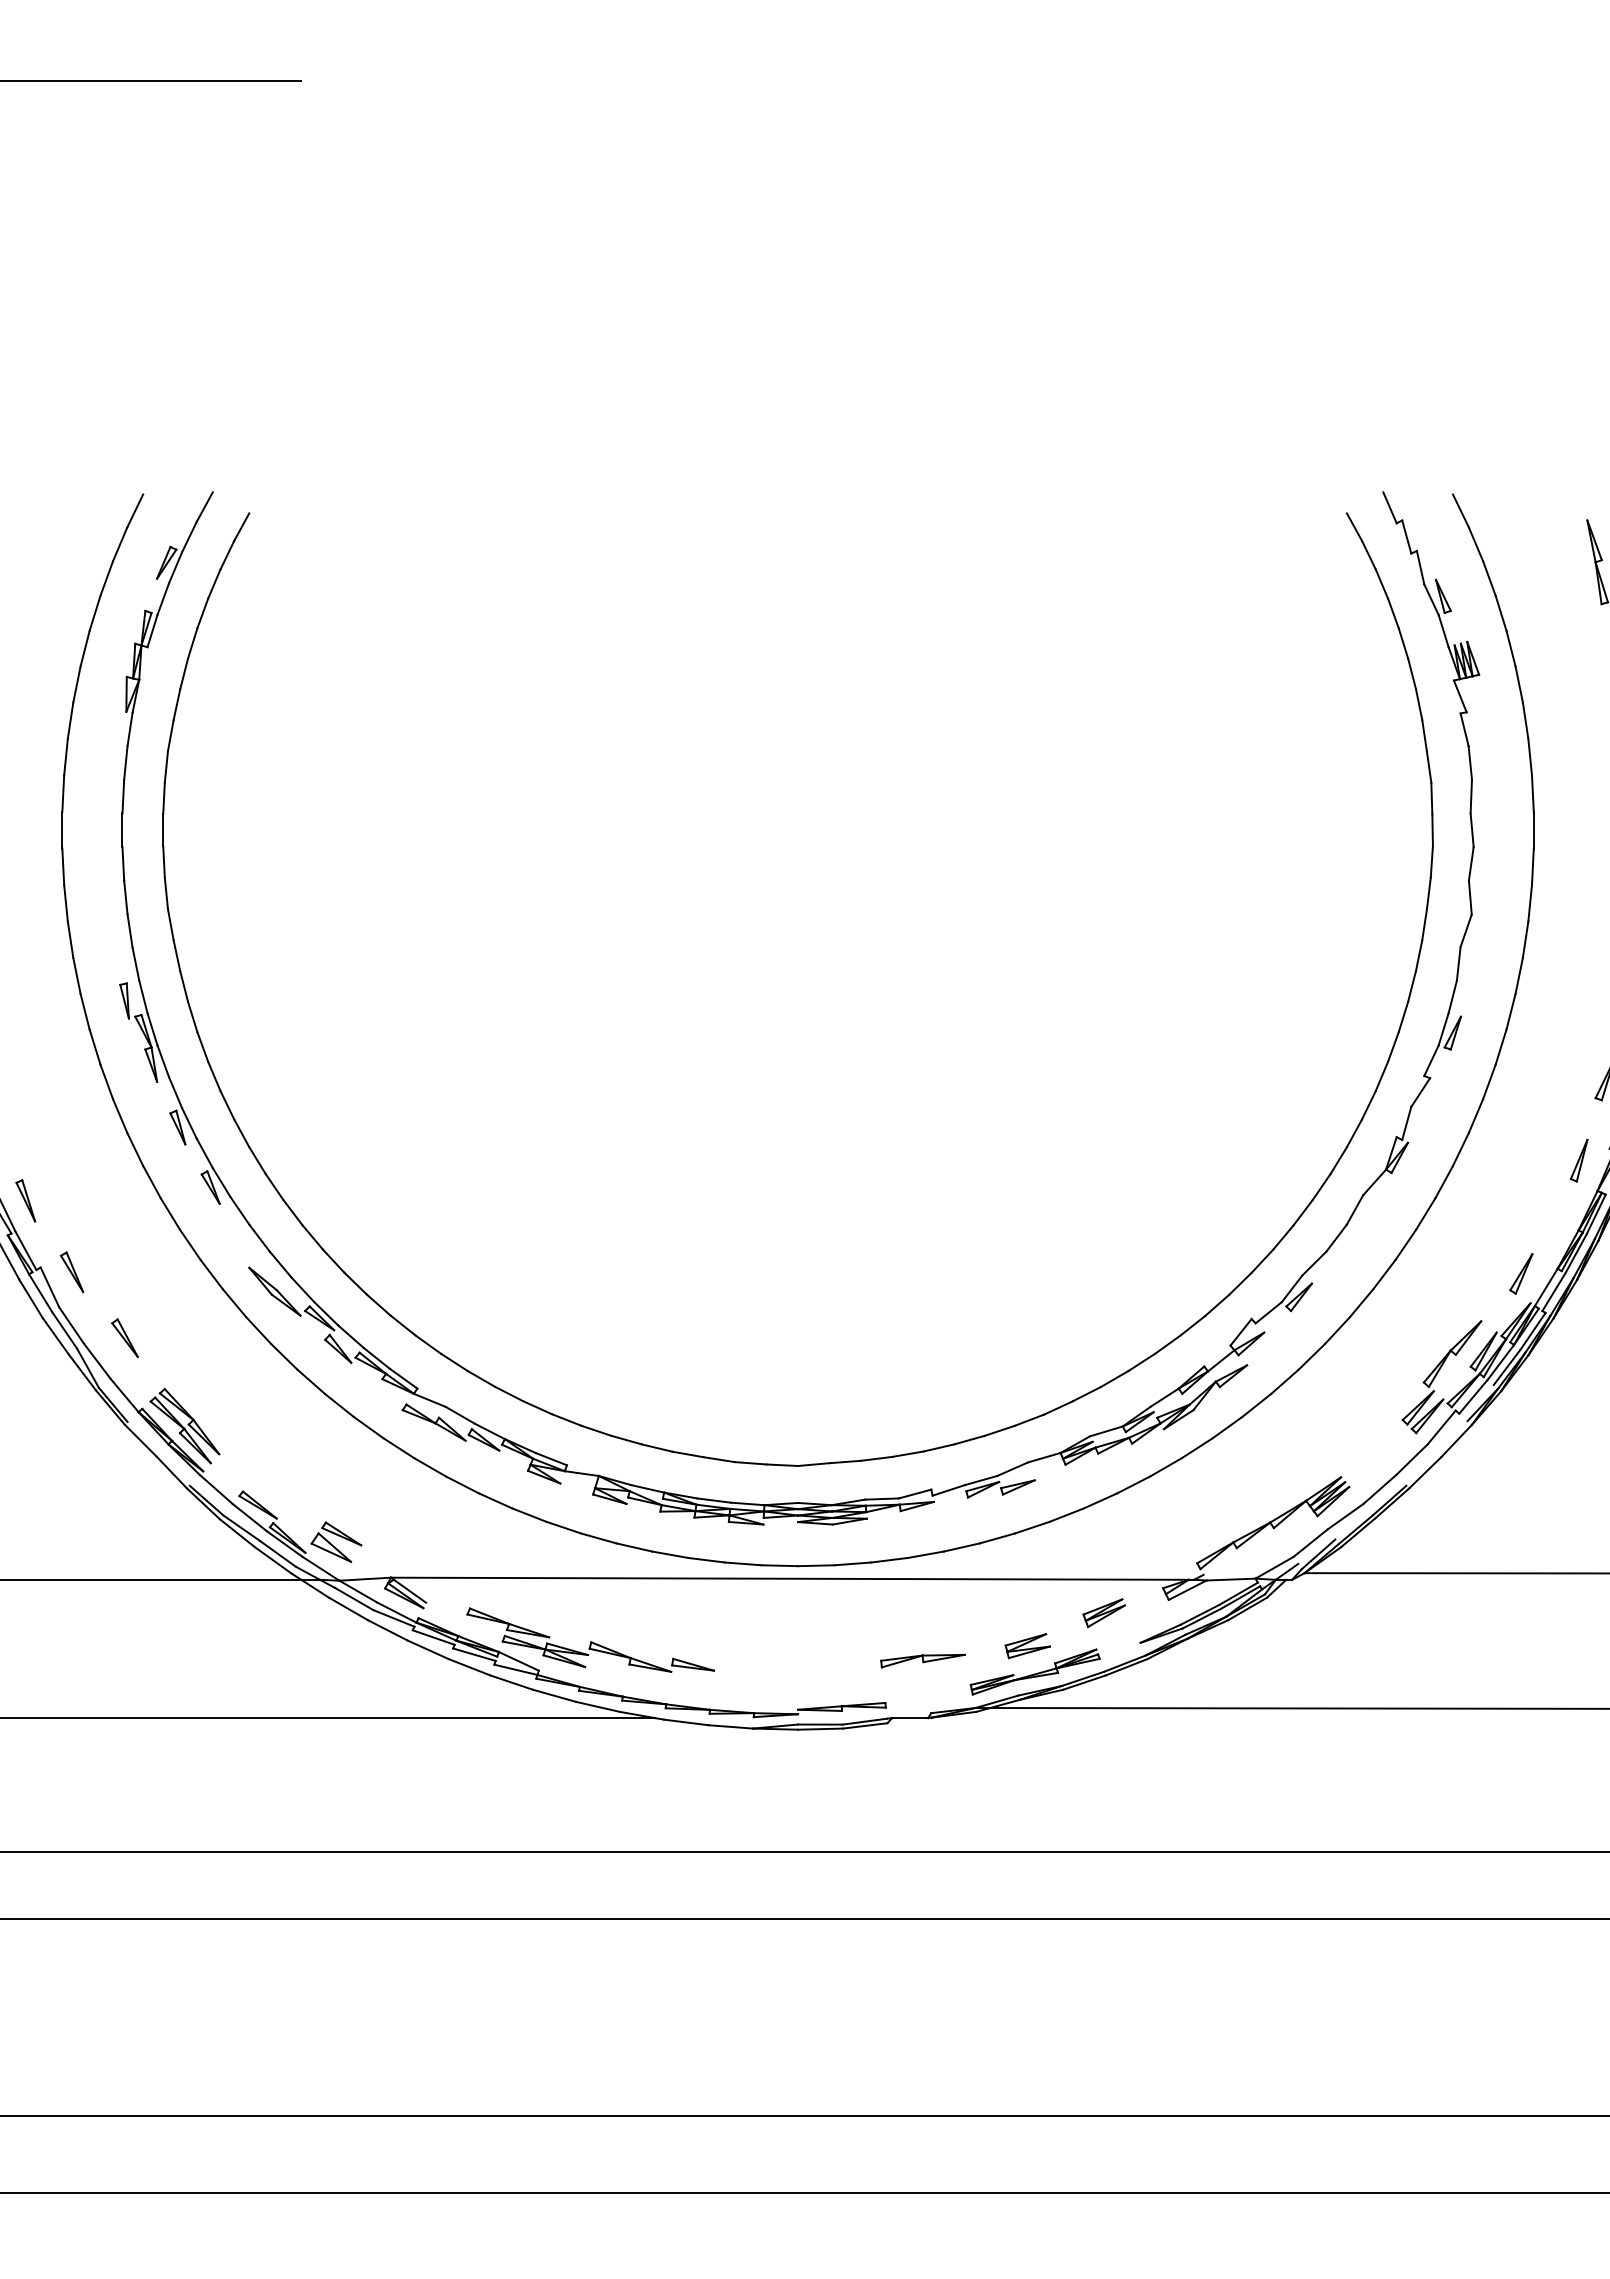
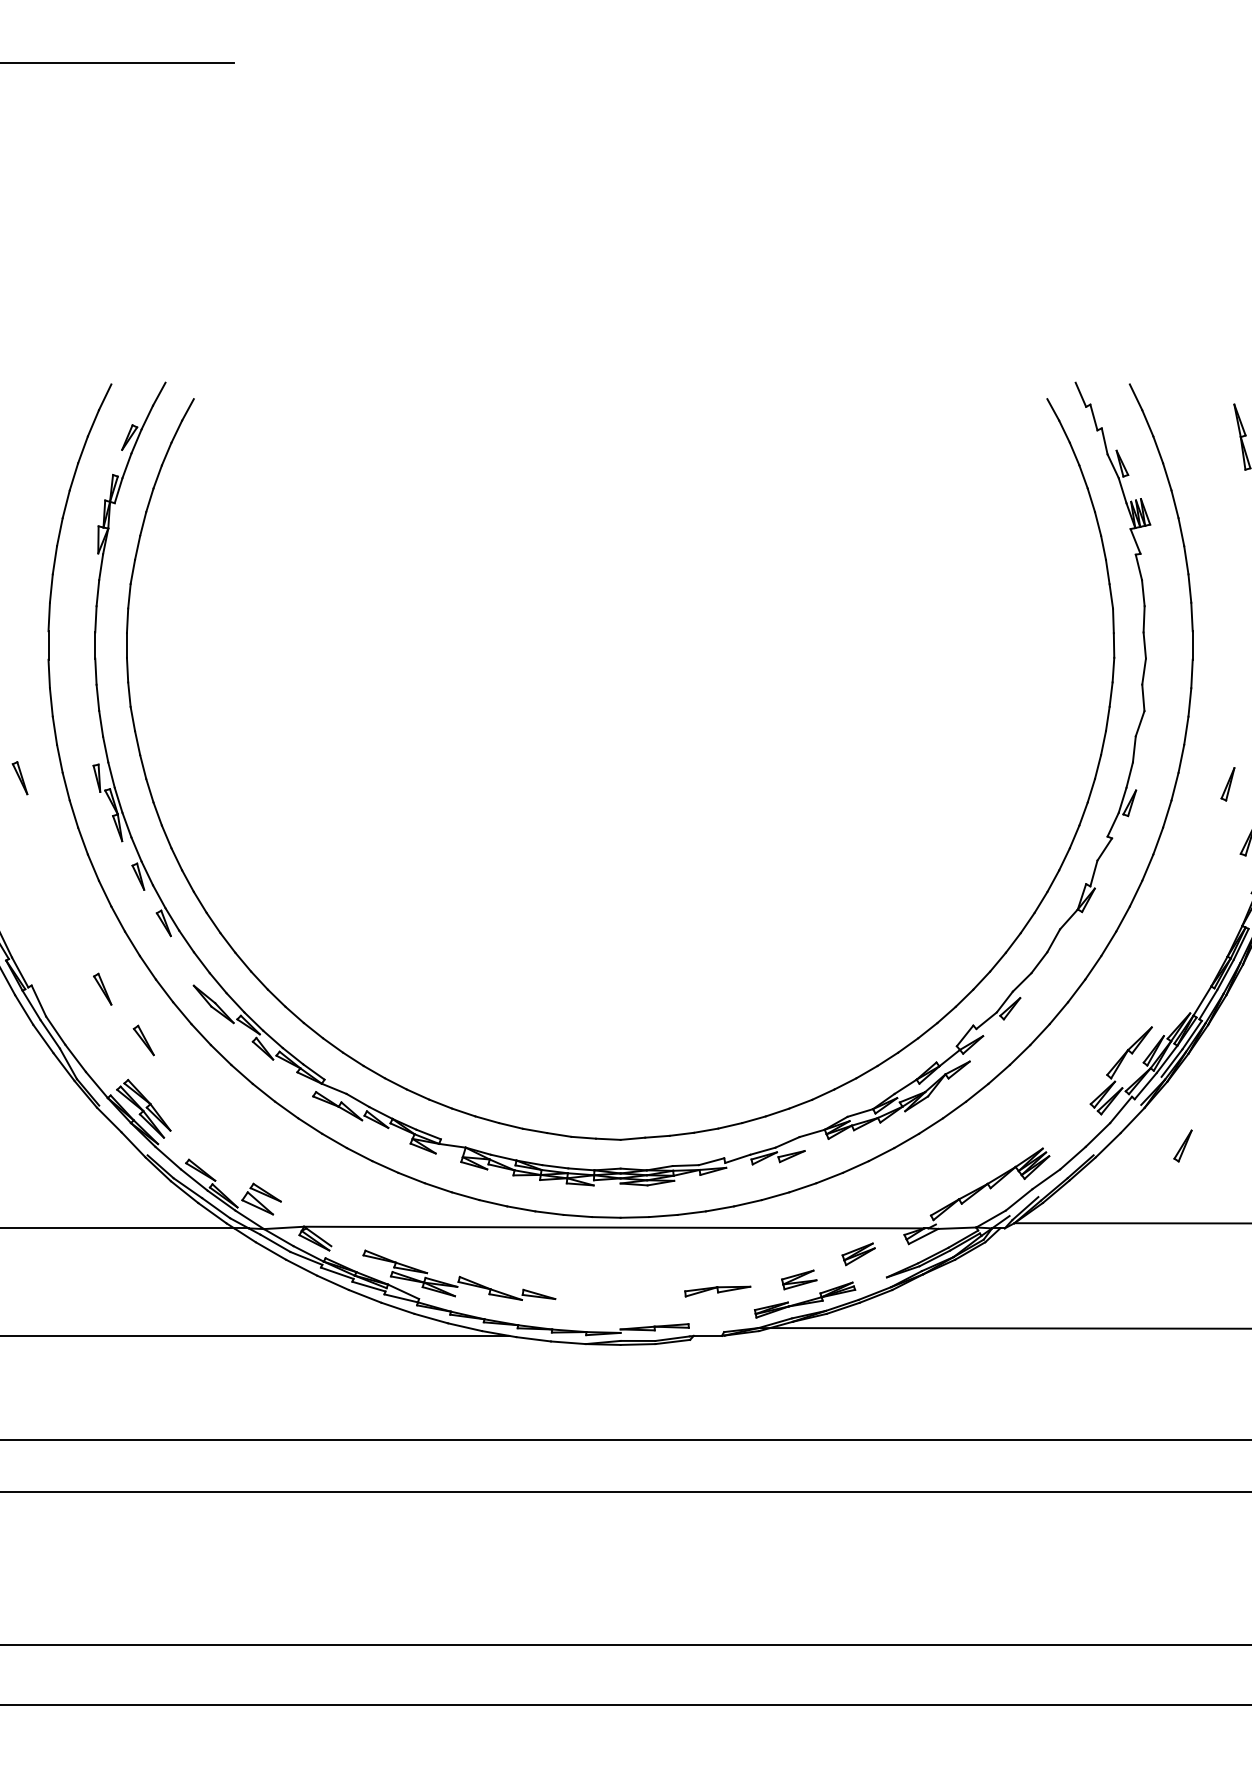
part: (1578, 1160) -> (1227, 784), moved
part: (25, 1200) -> (19, 777), moved
part: (71, 1272) -> (102, 989), moved
part: (1521, 1273) -> (1183, 1145), moved
part: (124, 1337) -> (143, 1039), moved

